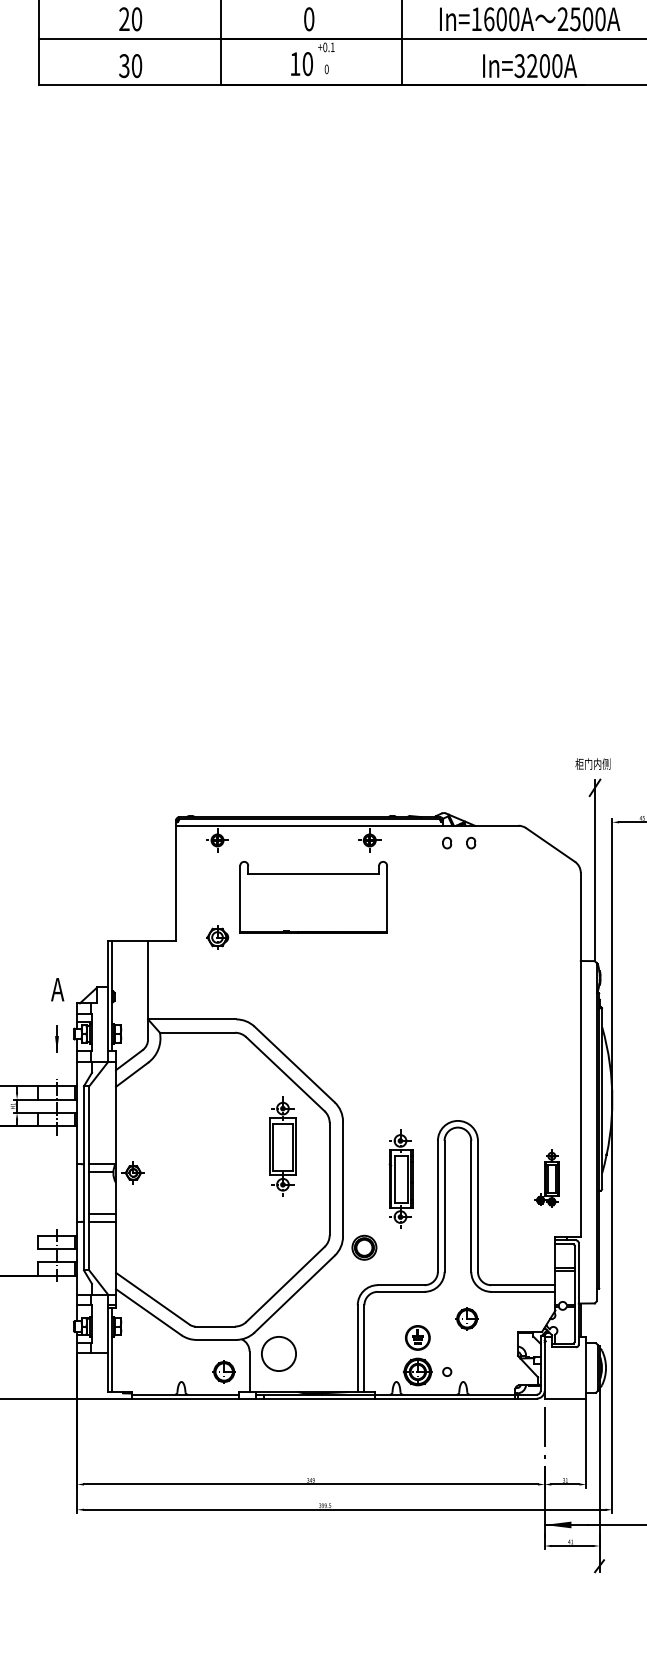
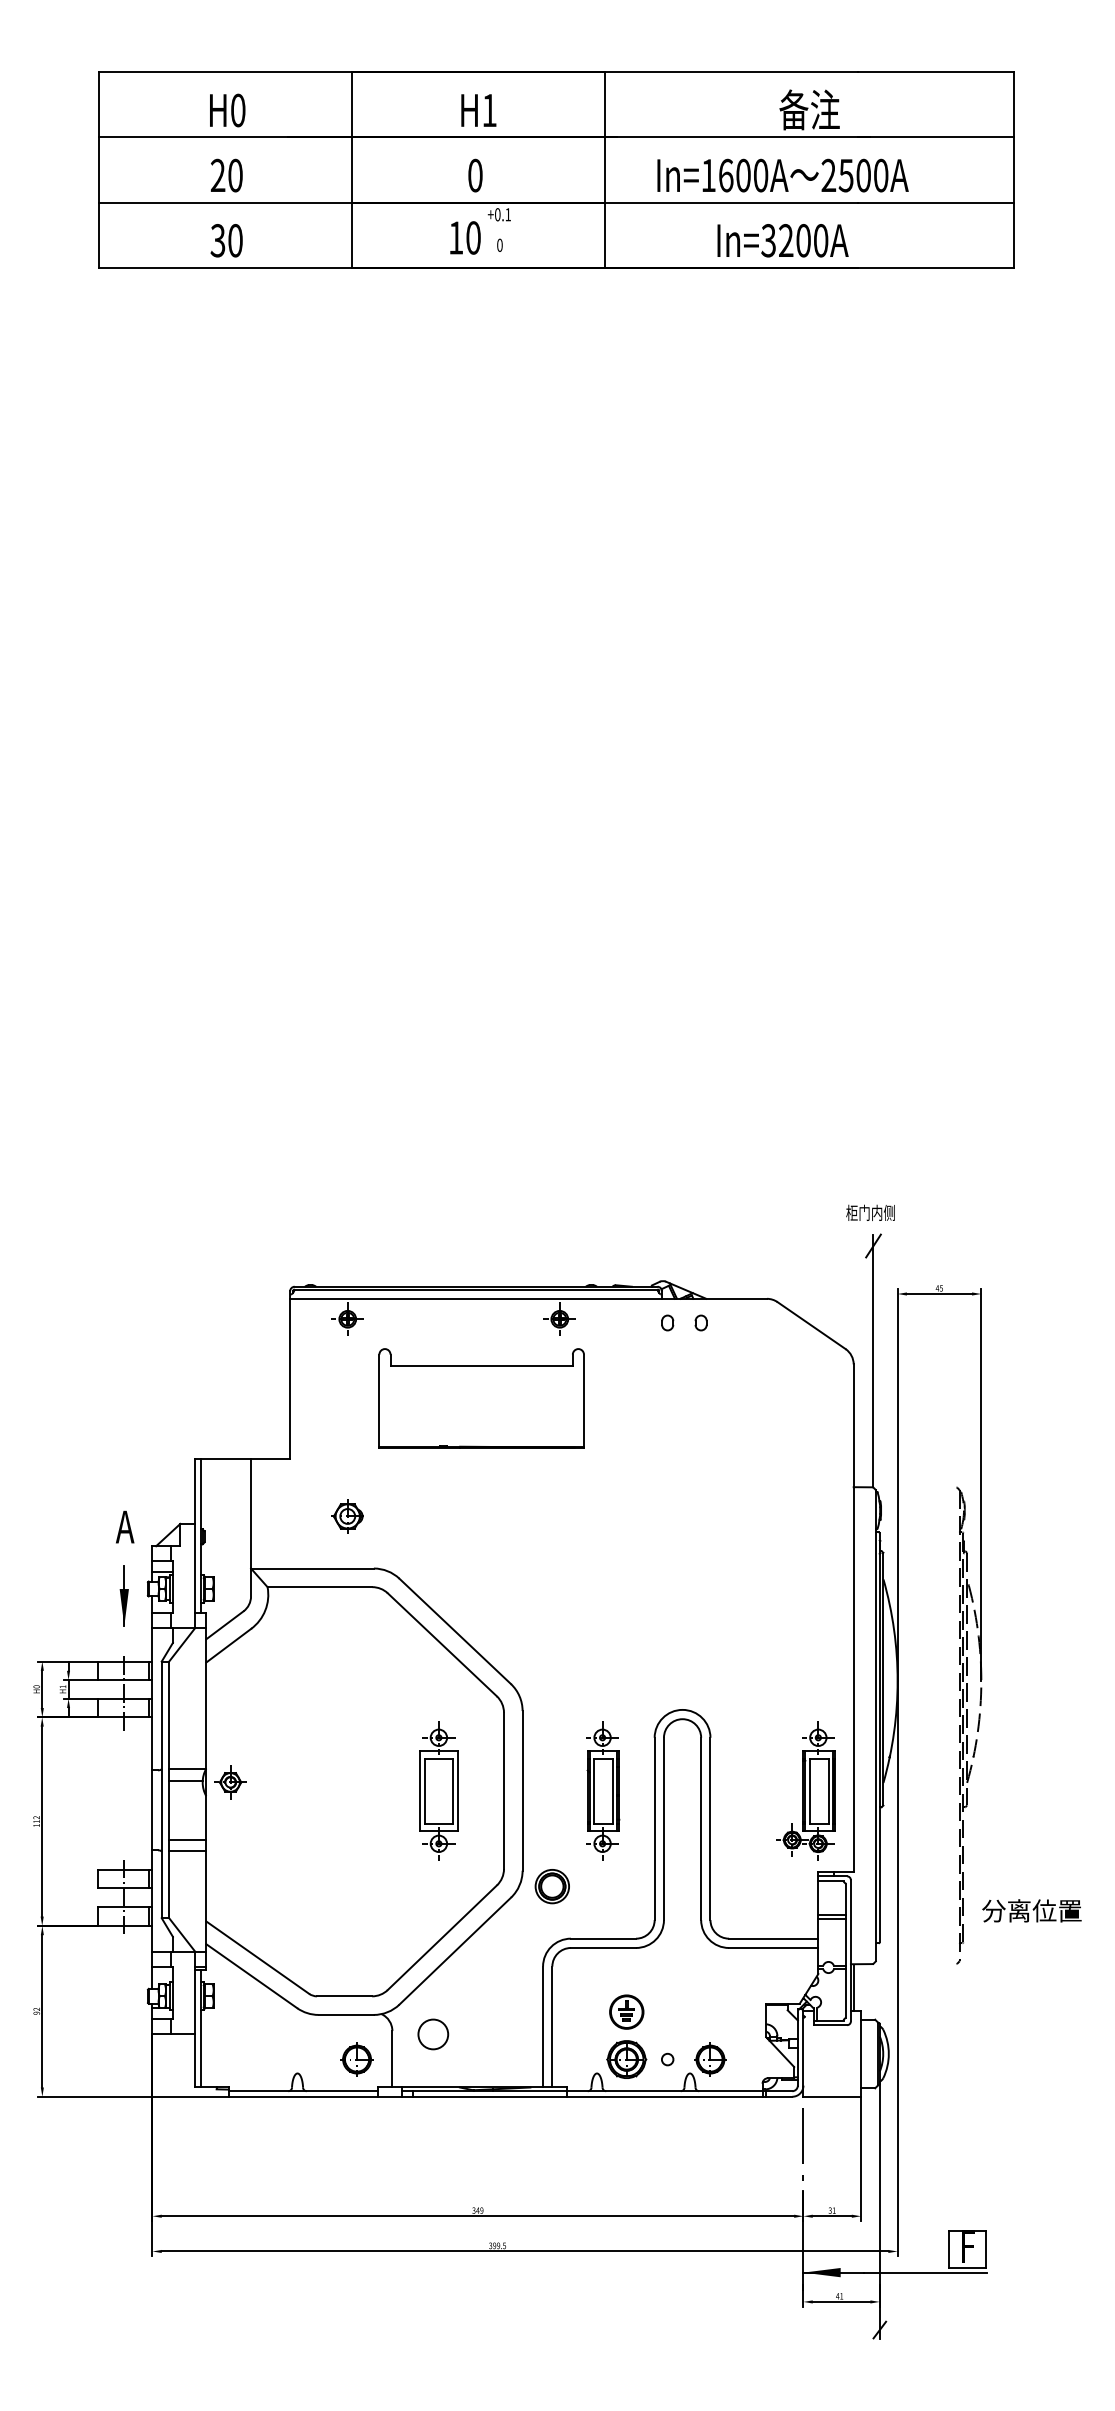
part: (217, 937) -> (347, 1516), moved
part: (56, 1038) -> (123, 1595), size x1.67
part: (282, 1146) -> (438, 1790), moved
part: (546, 1178) -> (805, 1790), size x1.67
part: (467, 1318) -> (710, 2059), moved
circle: (279, 1353) -> (433, 2034), size x0.62

